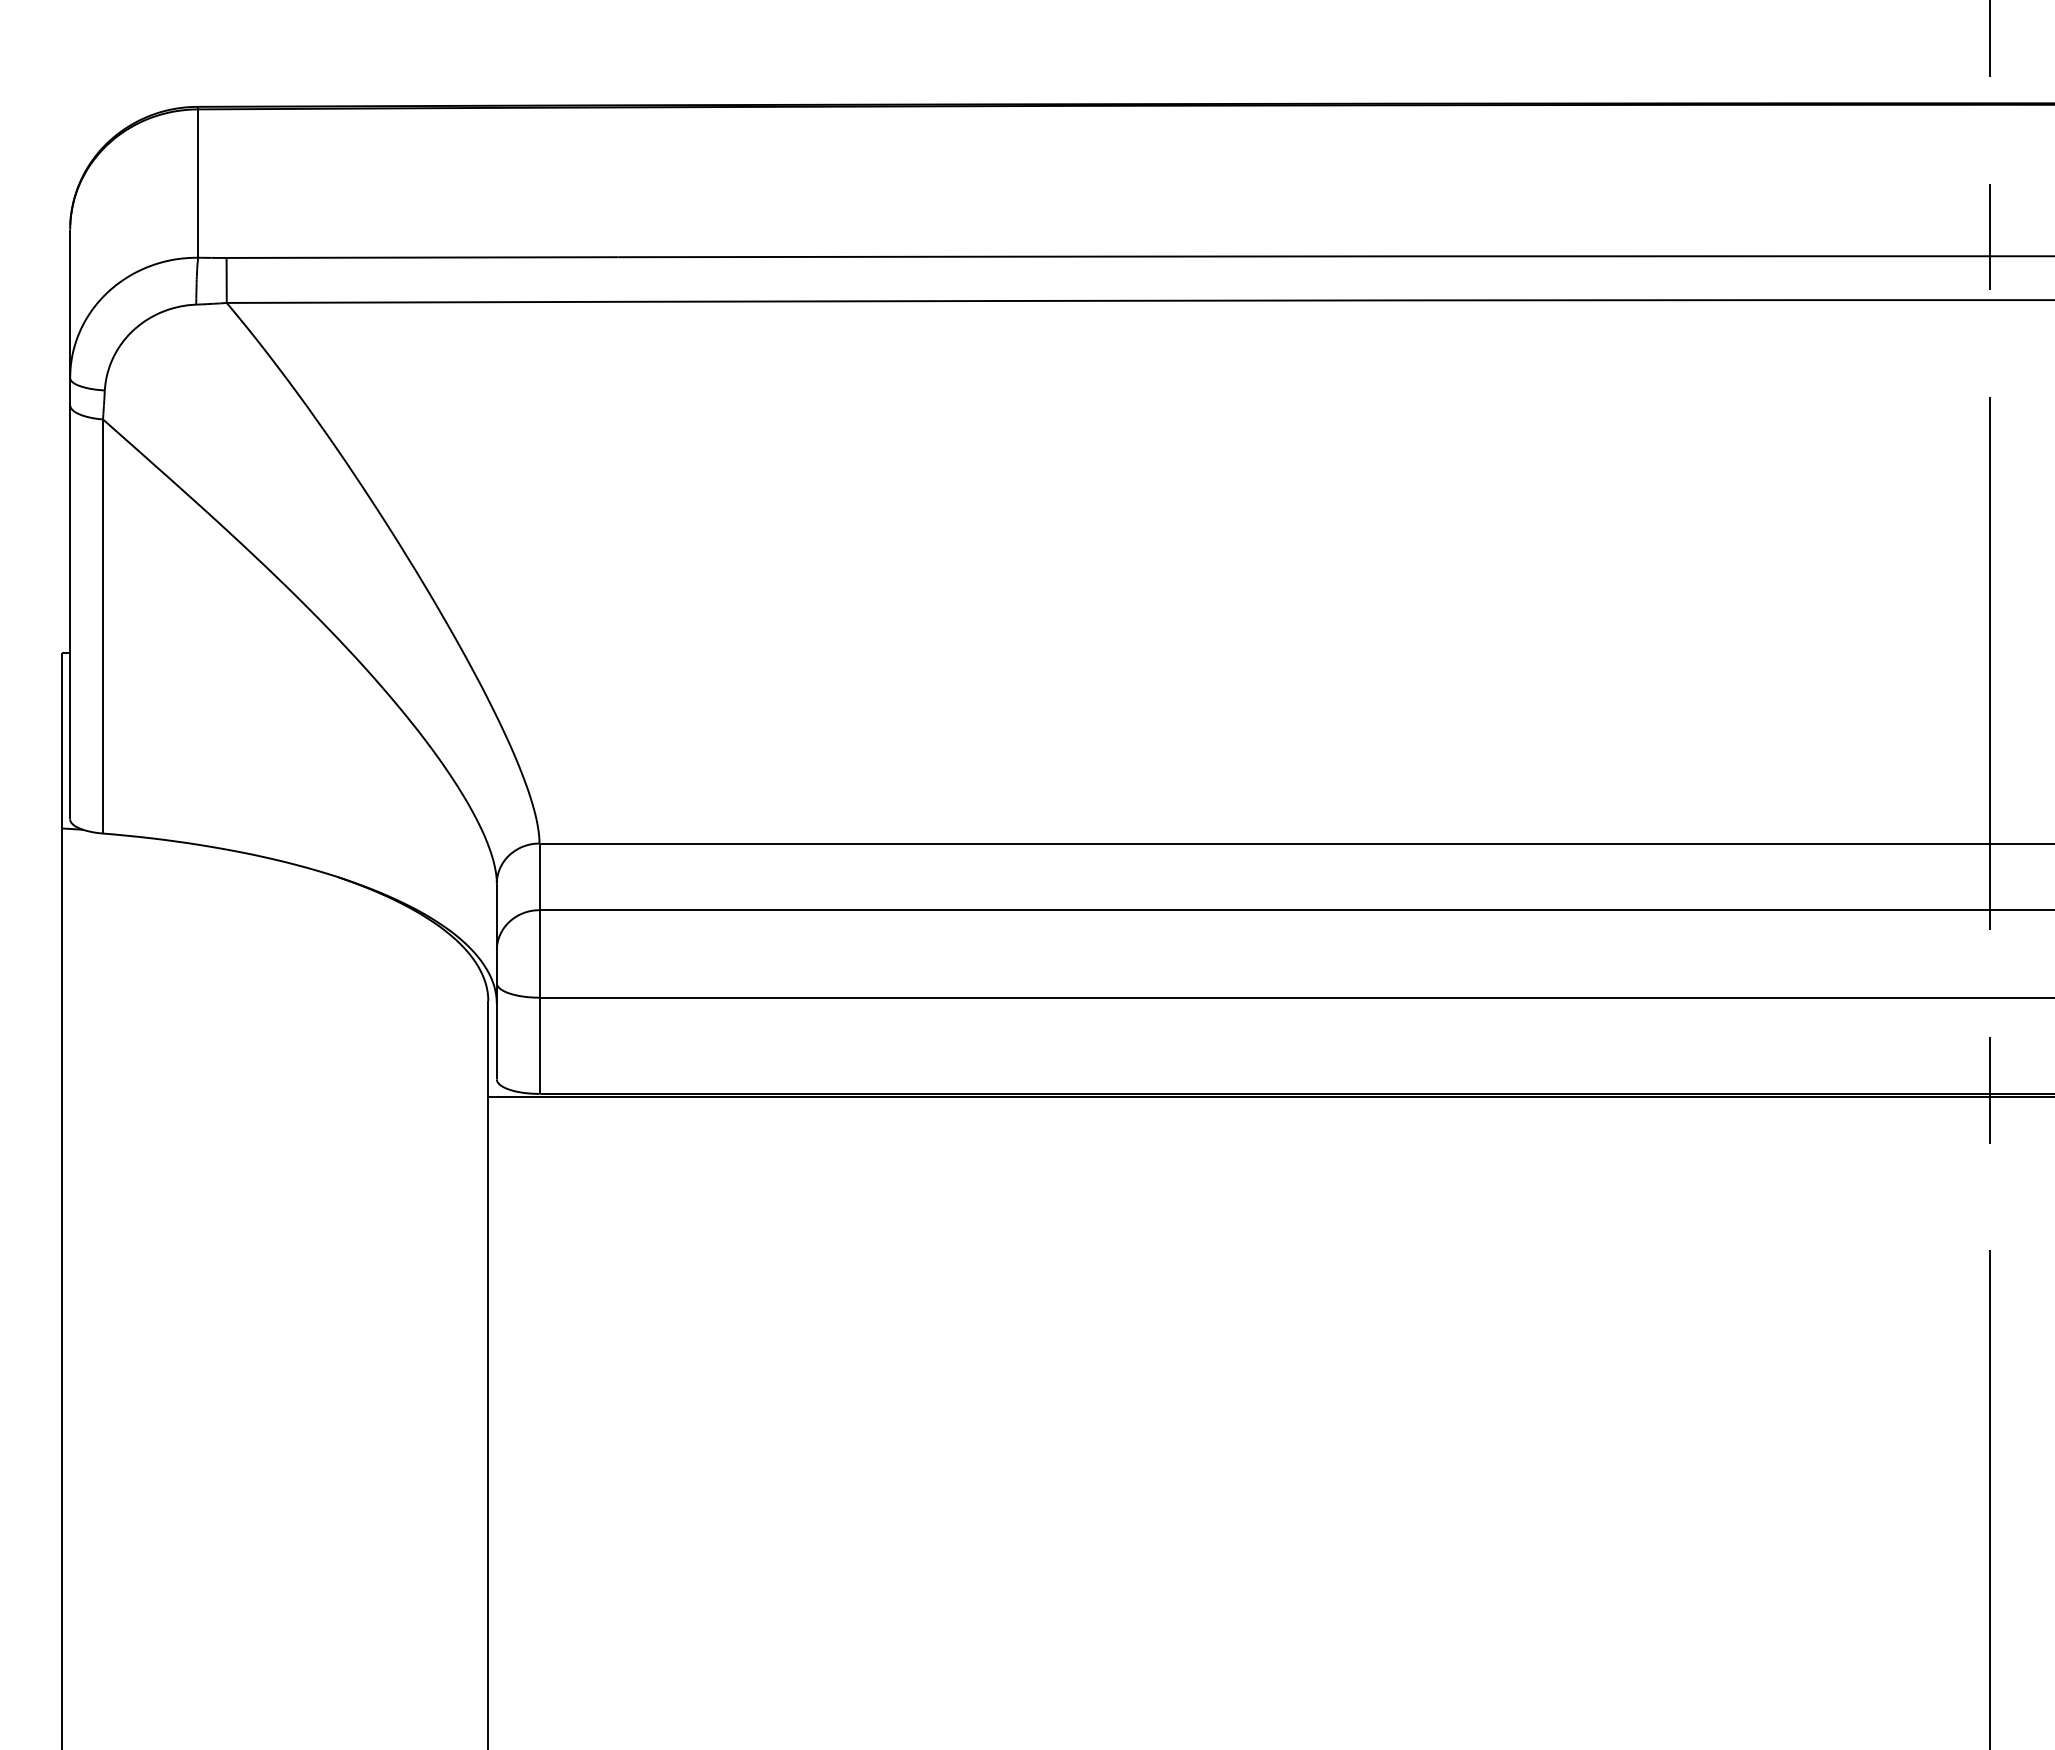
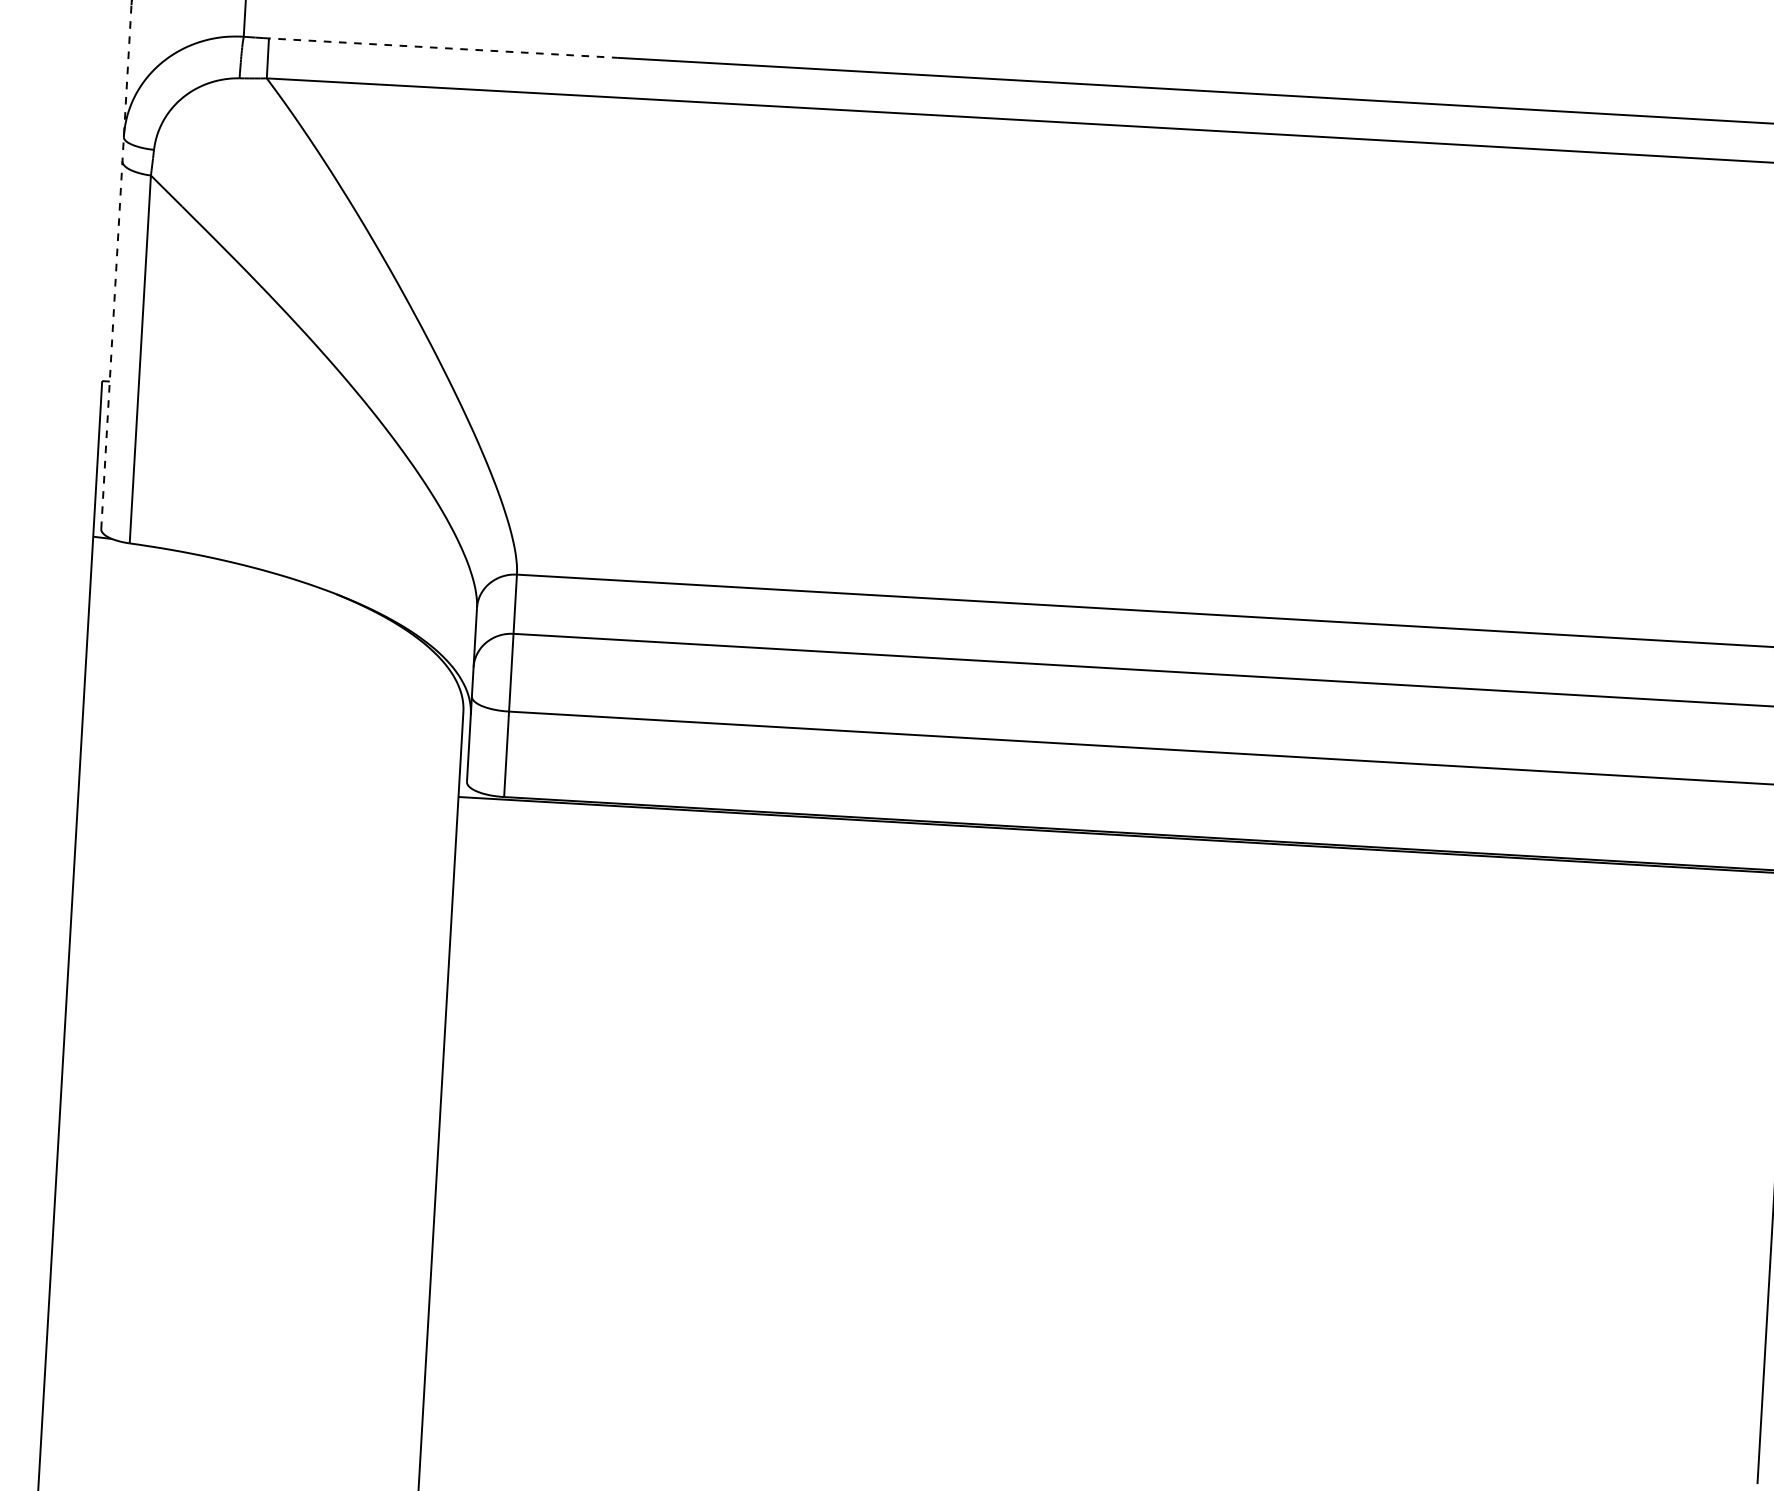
line: (419, 257) -> (440, 47), solid -> dashed
line: (70, 524) -> (116, 267), solid -> dashed

